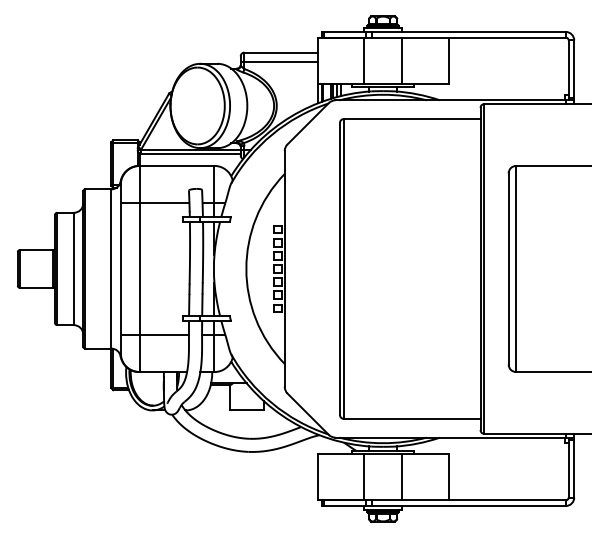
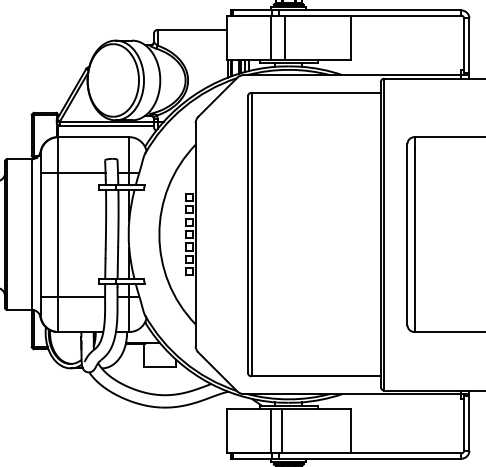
line: (401, 60) -> (284, 37), moved
line: (278, 61) -> (189, 38), removed
line: (401, 476) -> (281, 430), moved

